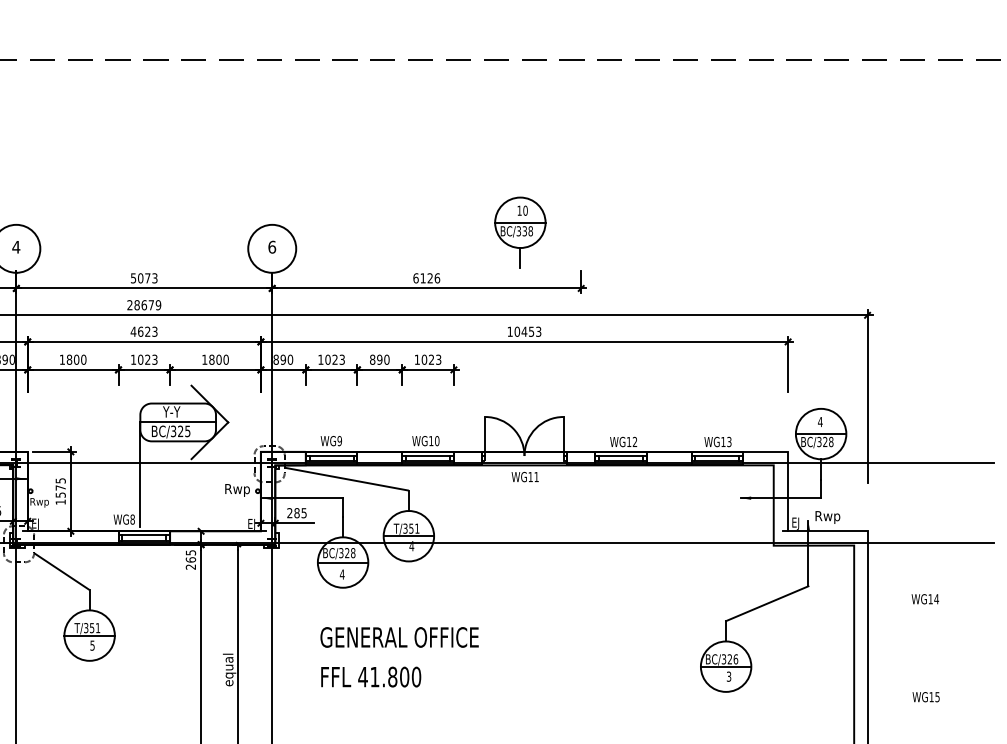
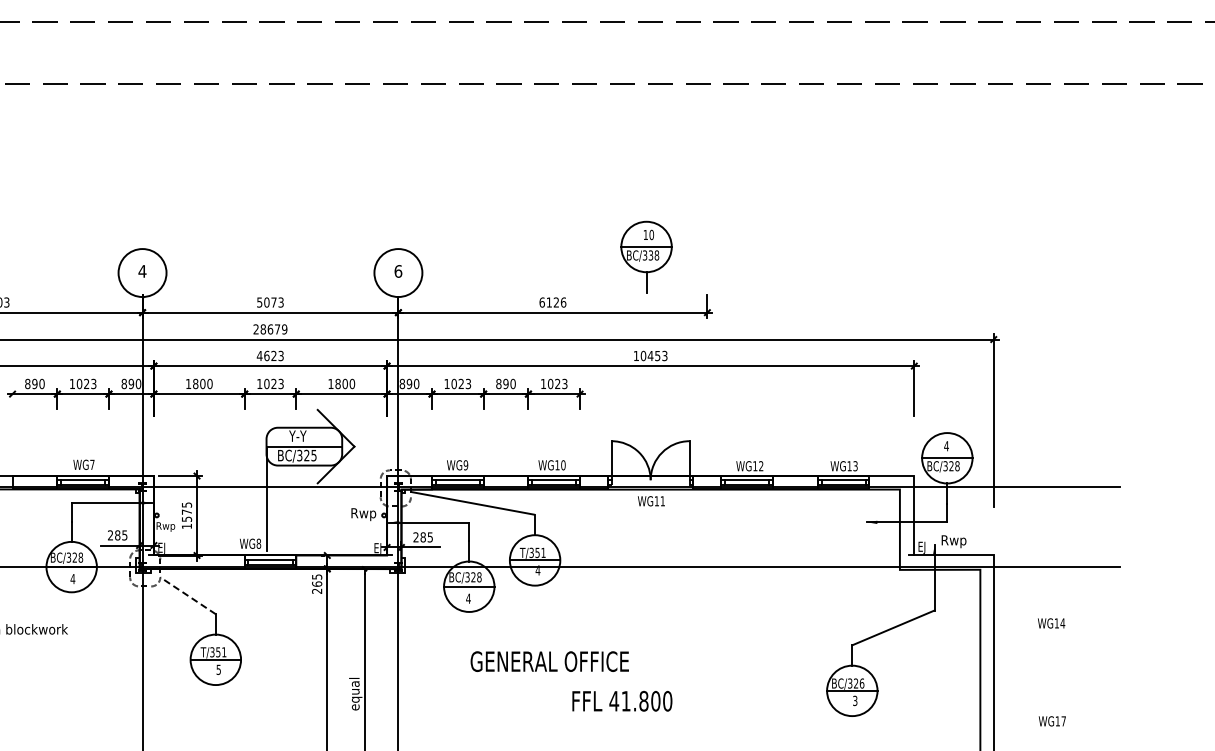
line: (61, 571) -> (187, 595), solid -> dashed
text: (399, 637) -> (549, 661), moved
text: (371, 677) -> (622, 701), moved
text: (937, 697) -> (1063, 721), WG15 -> WG17

